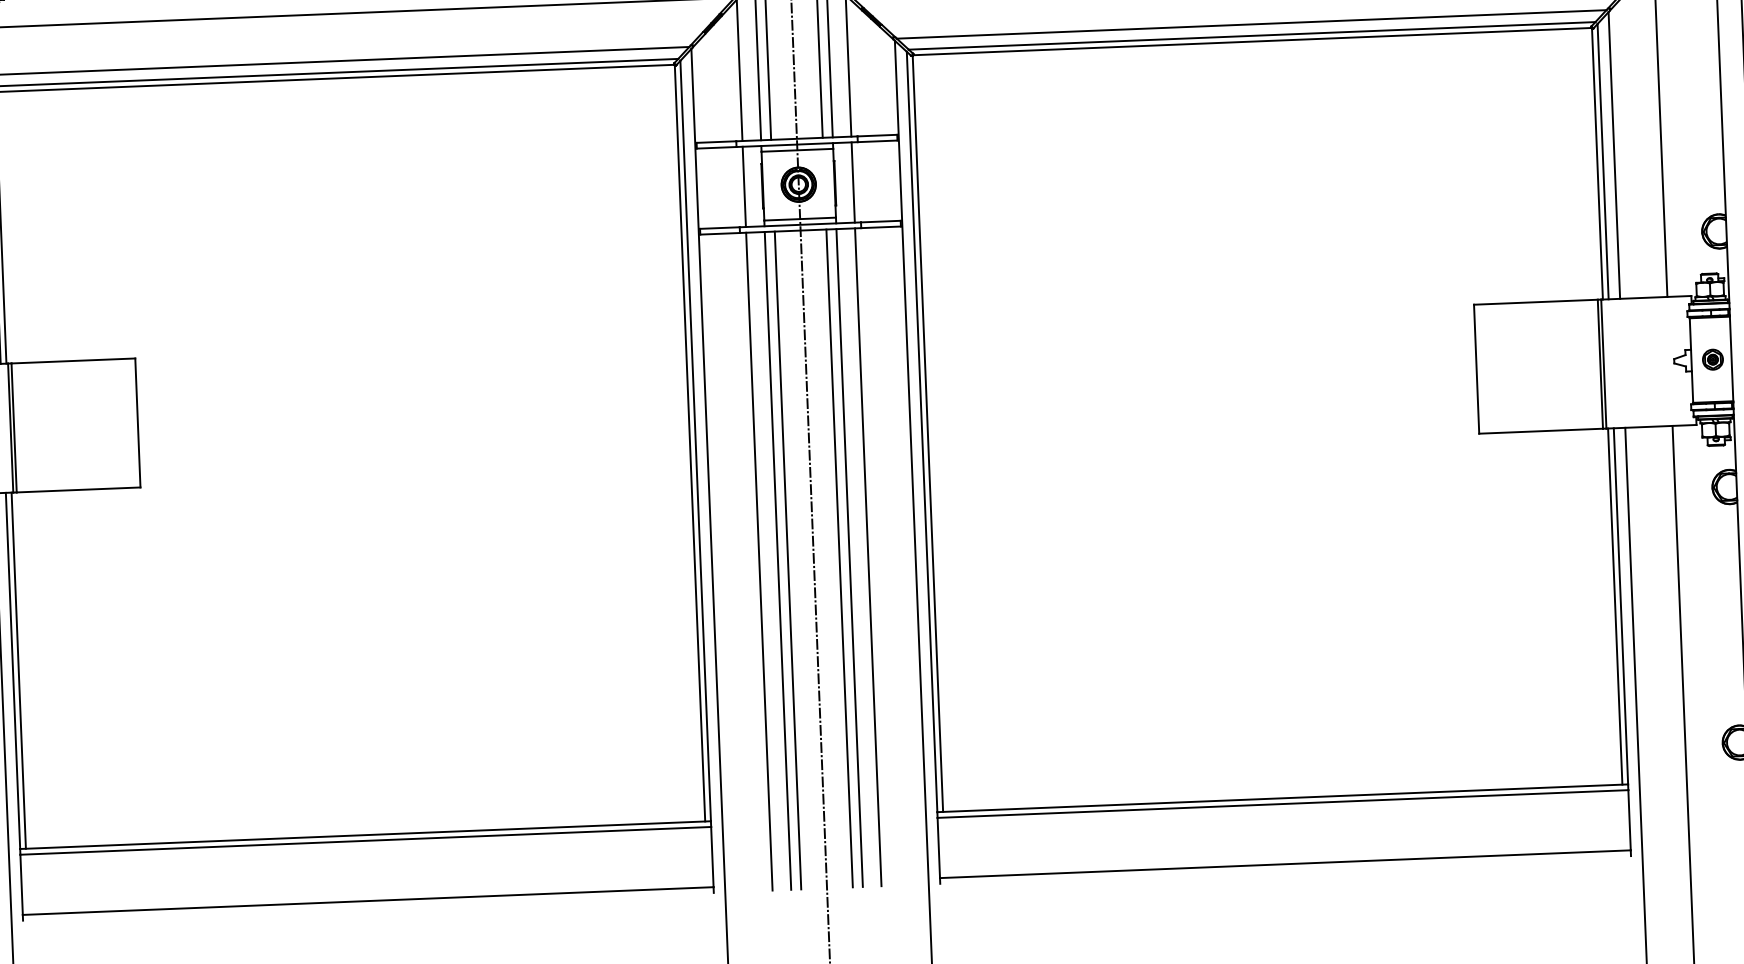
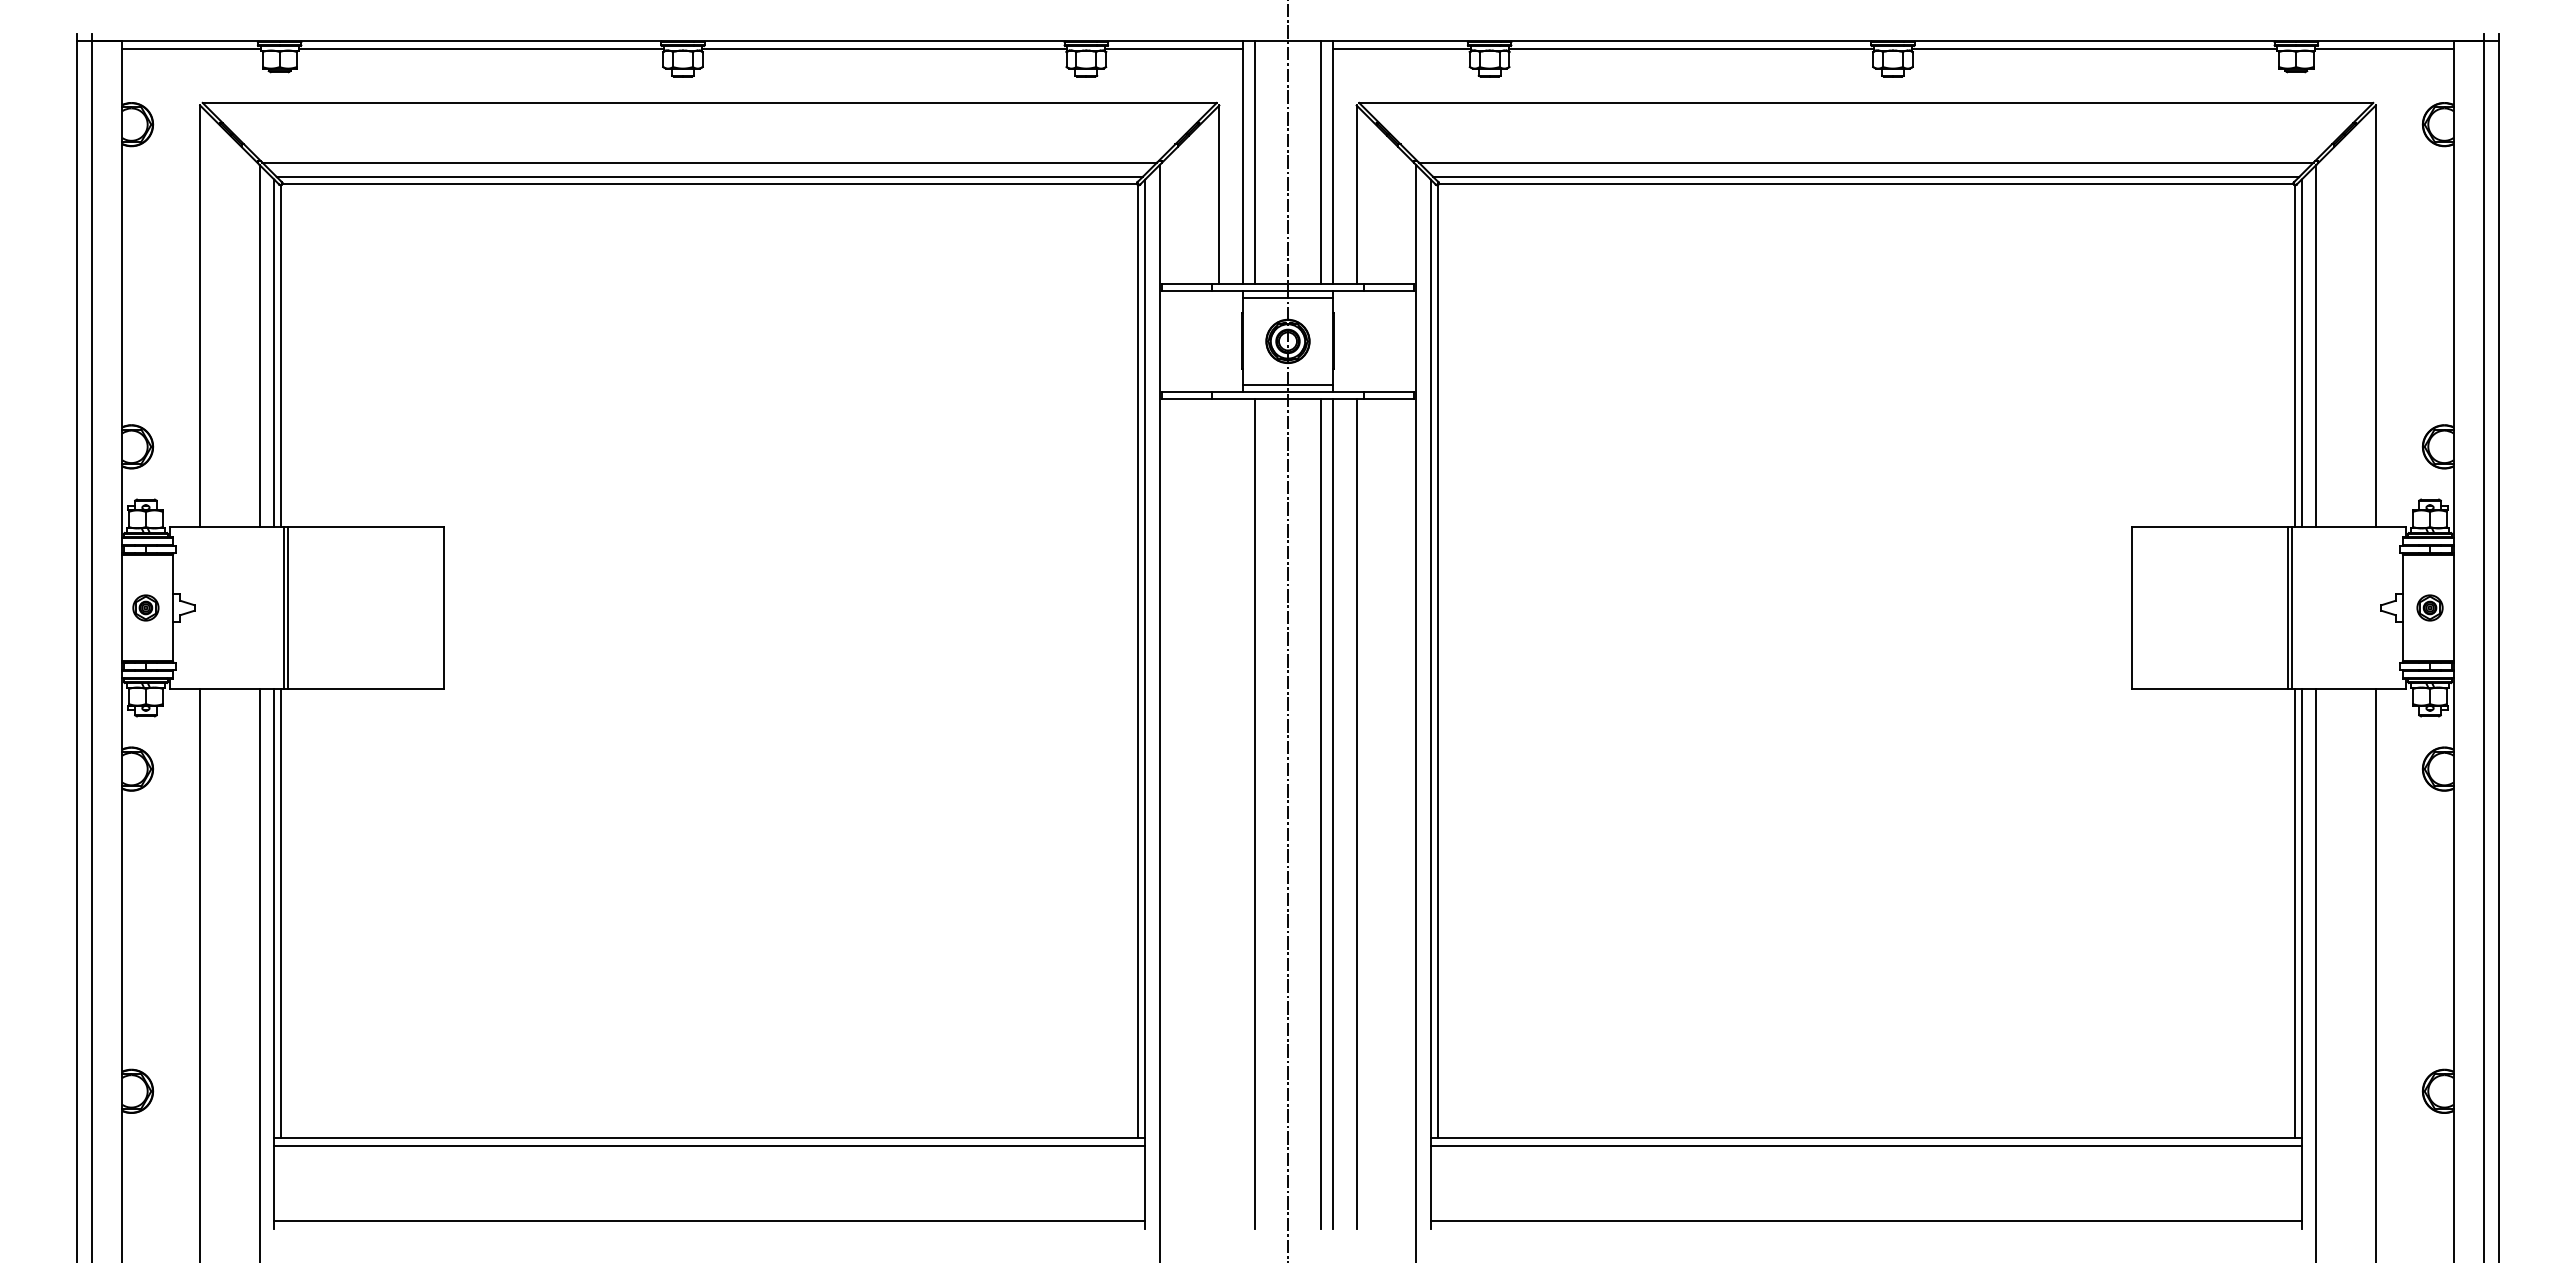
line: (853, 182) -> (1356, 341), removed
line: (744, 186) -> (1219, 341), removed
line: (777, 560) -> (1242, 813), removed
line: (759, 561) -> (1219, 813), removed

